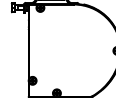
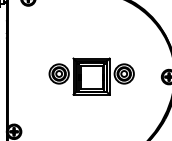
part: (74, 50) -> (90, 76), added

